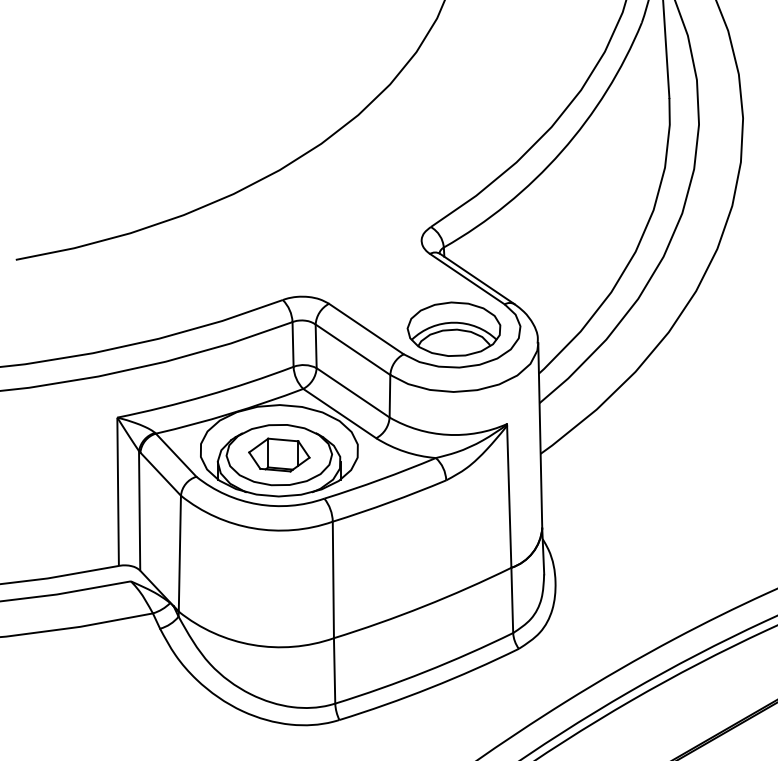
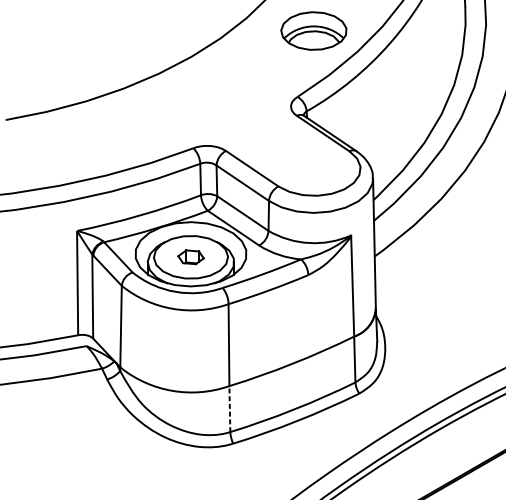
part: (453, 328) -> (313, 30), moved
part: (279, 454) -> (191, 256), size x0.6
line: (334, 670) -> (229, 408), solid -> dashed

